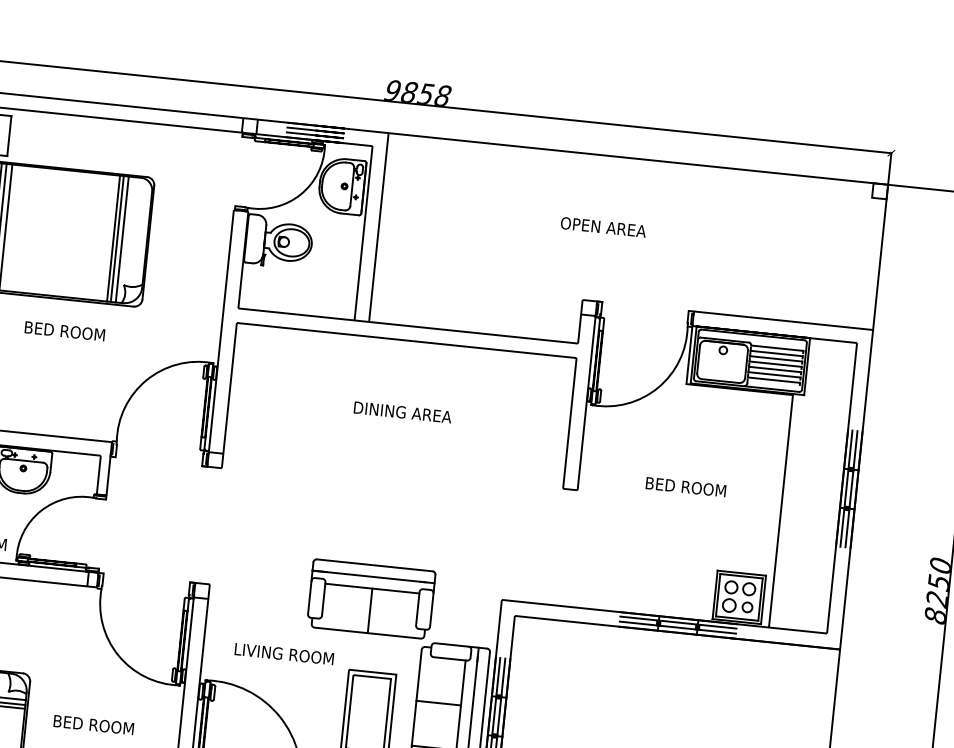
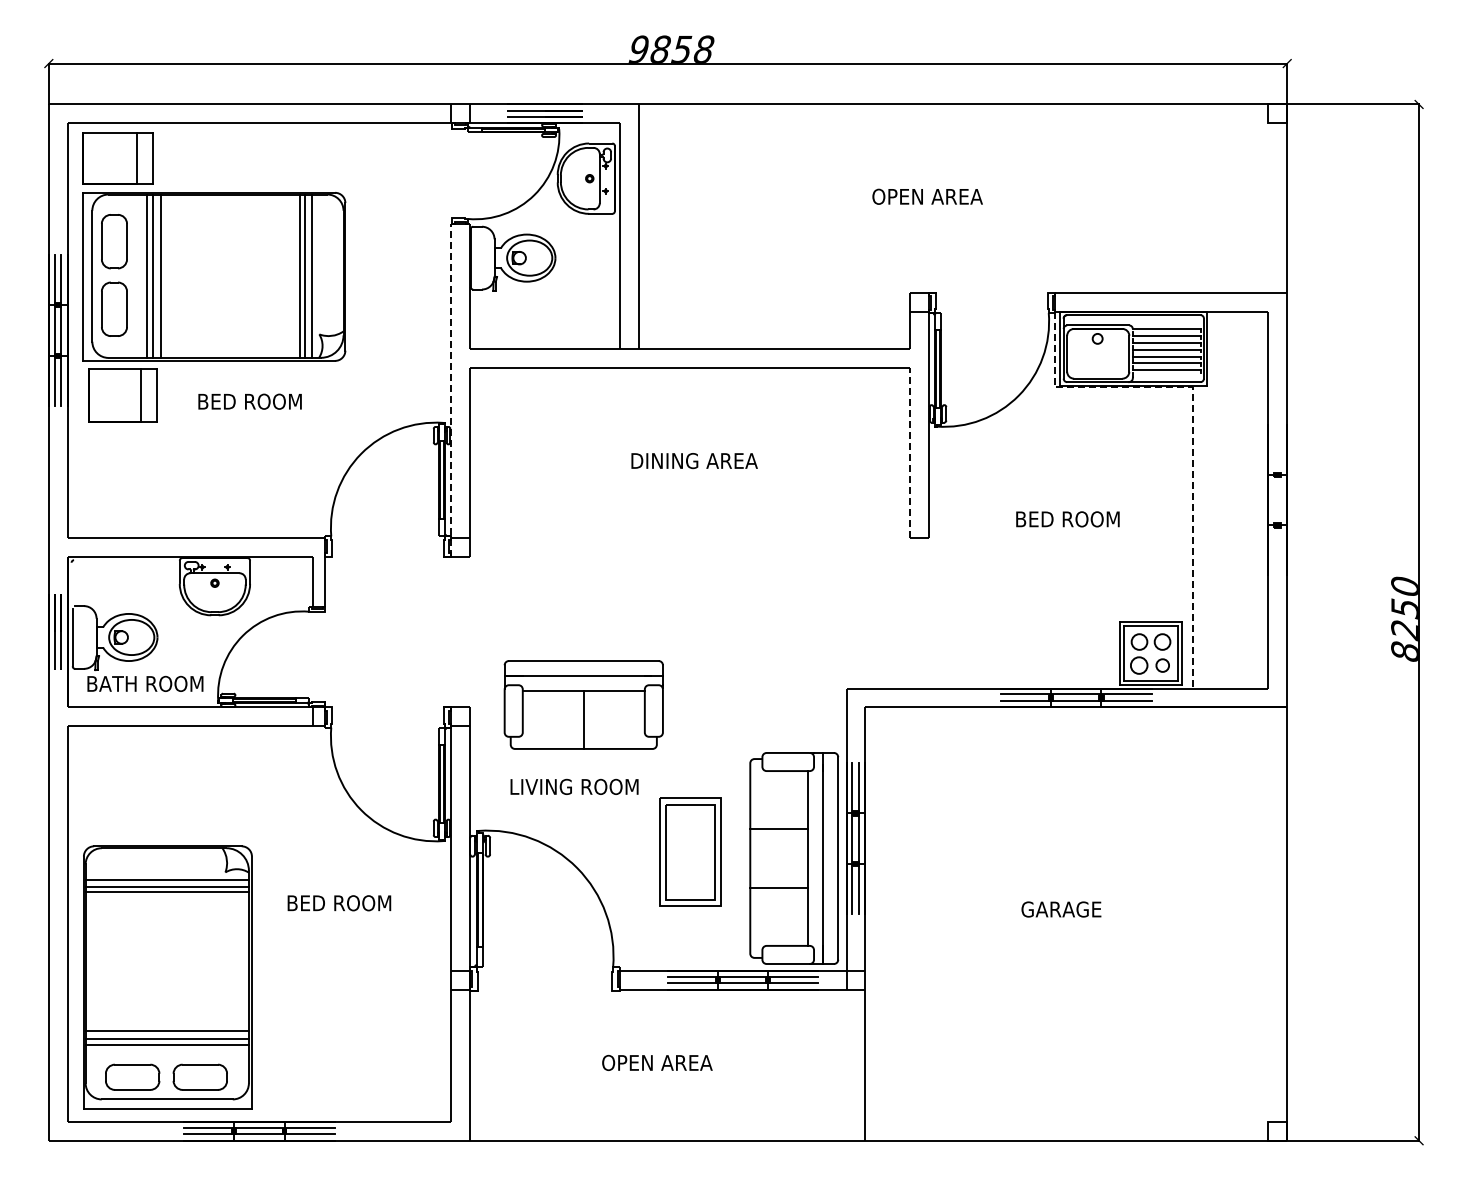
line: (220, 337) -> (450, 389), solid -> dashed
line: (569, 423) -> (910, 453), solid -> dashed
line: (789, 427) -> (1192, 429), solid -> dashed
line: (846, 488) -> (1274, 499), removed
line: (851, 488) -> (1280, 499), removed
part: (371, 598) -> (583, 704), moved

